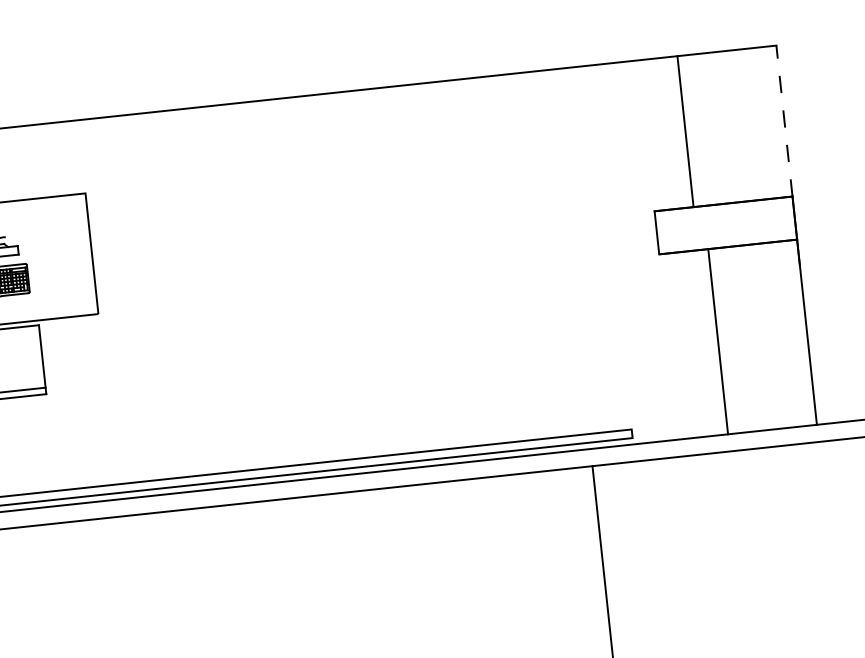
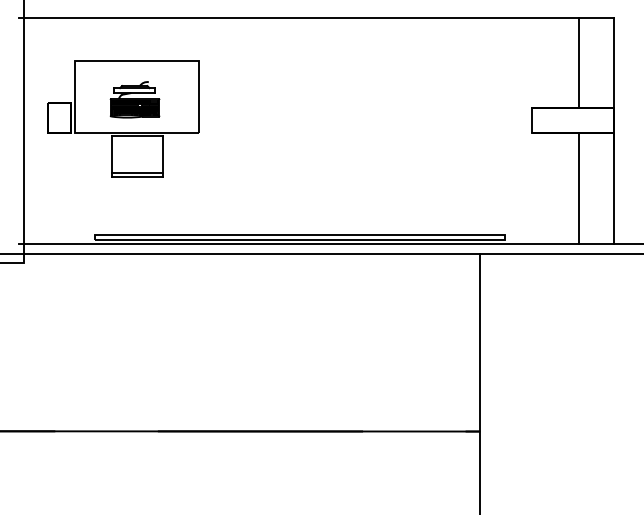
line: (784, 120) -> (614, 62), dashed -> solid
line: (685, 131) -> (579, 62), moved
line: (718, 341) -> (579, 188), moved

